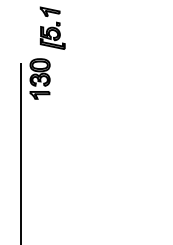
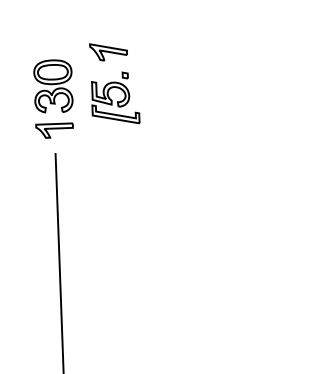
part: (39, 78) -> (52, 98), moved

